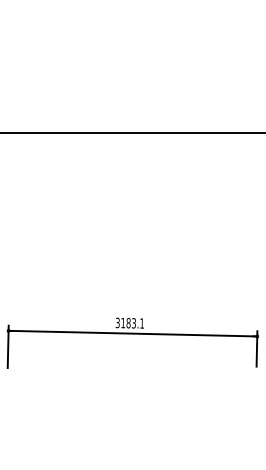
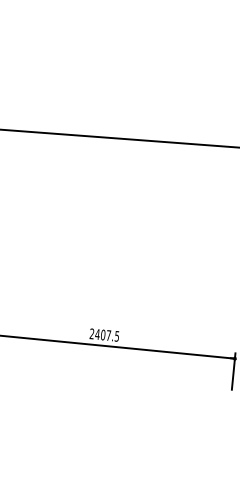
text: (129, 323) -> (104, 335), 3183.1 -> 2407.5

